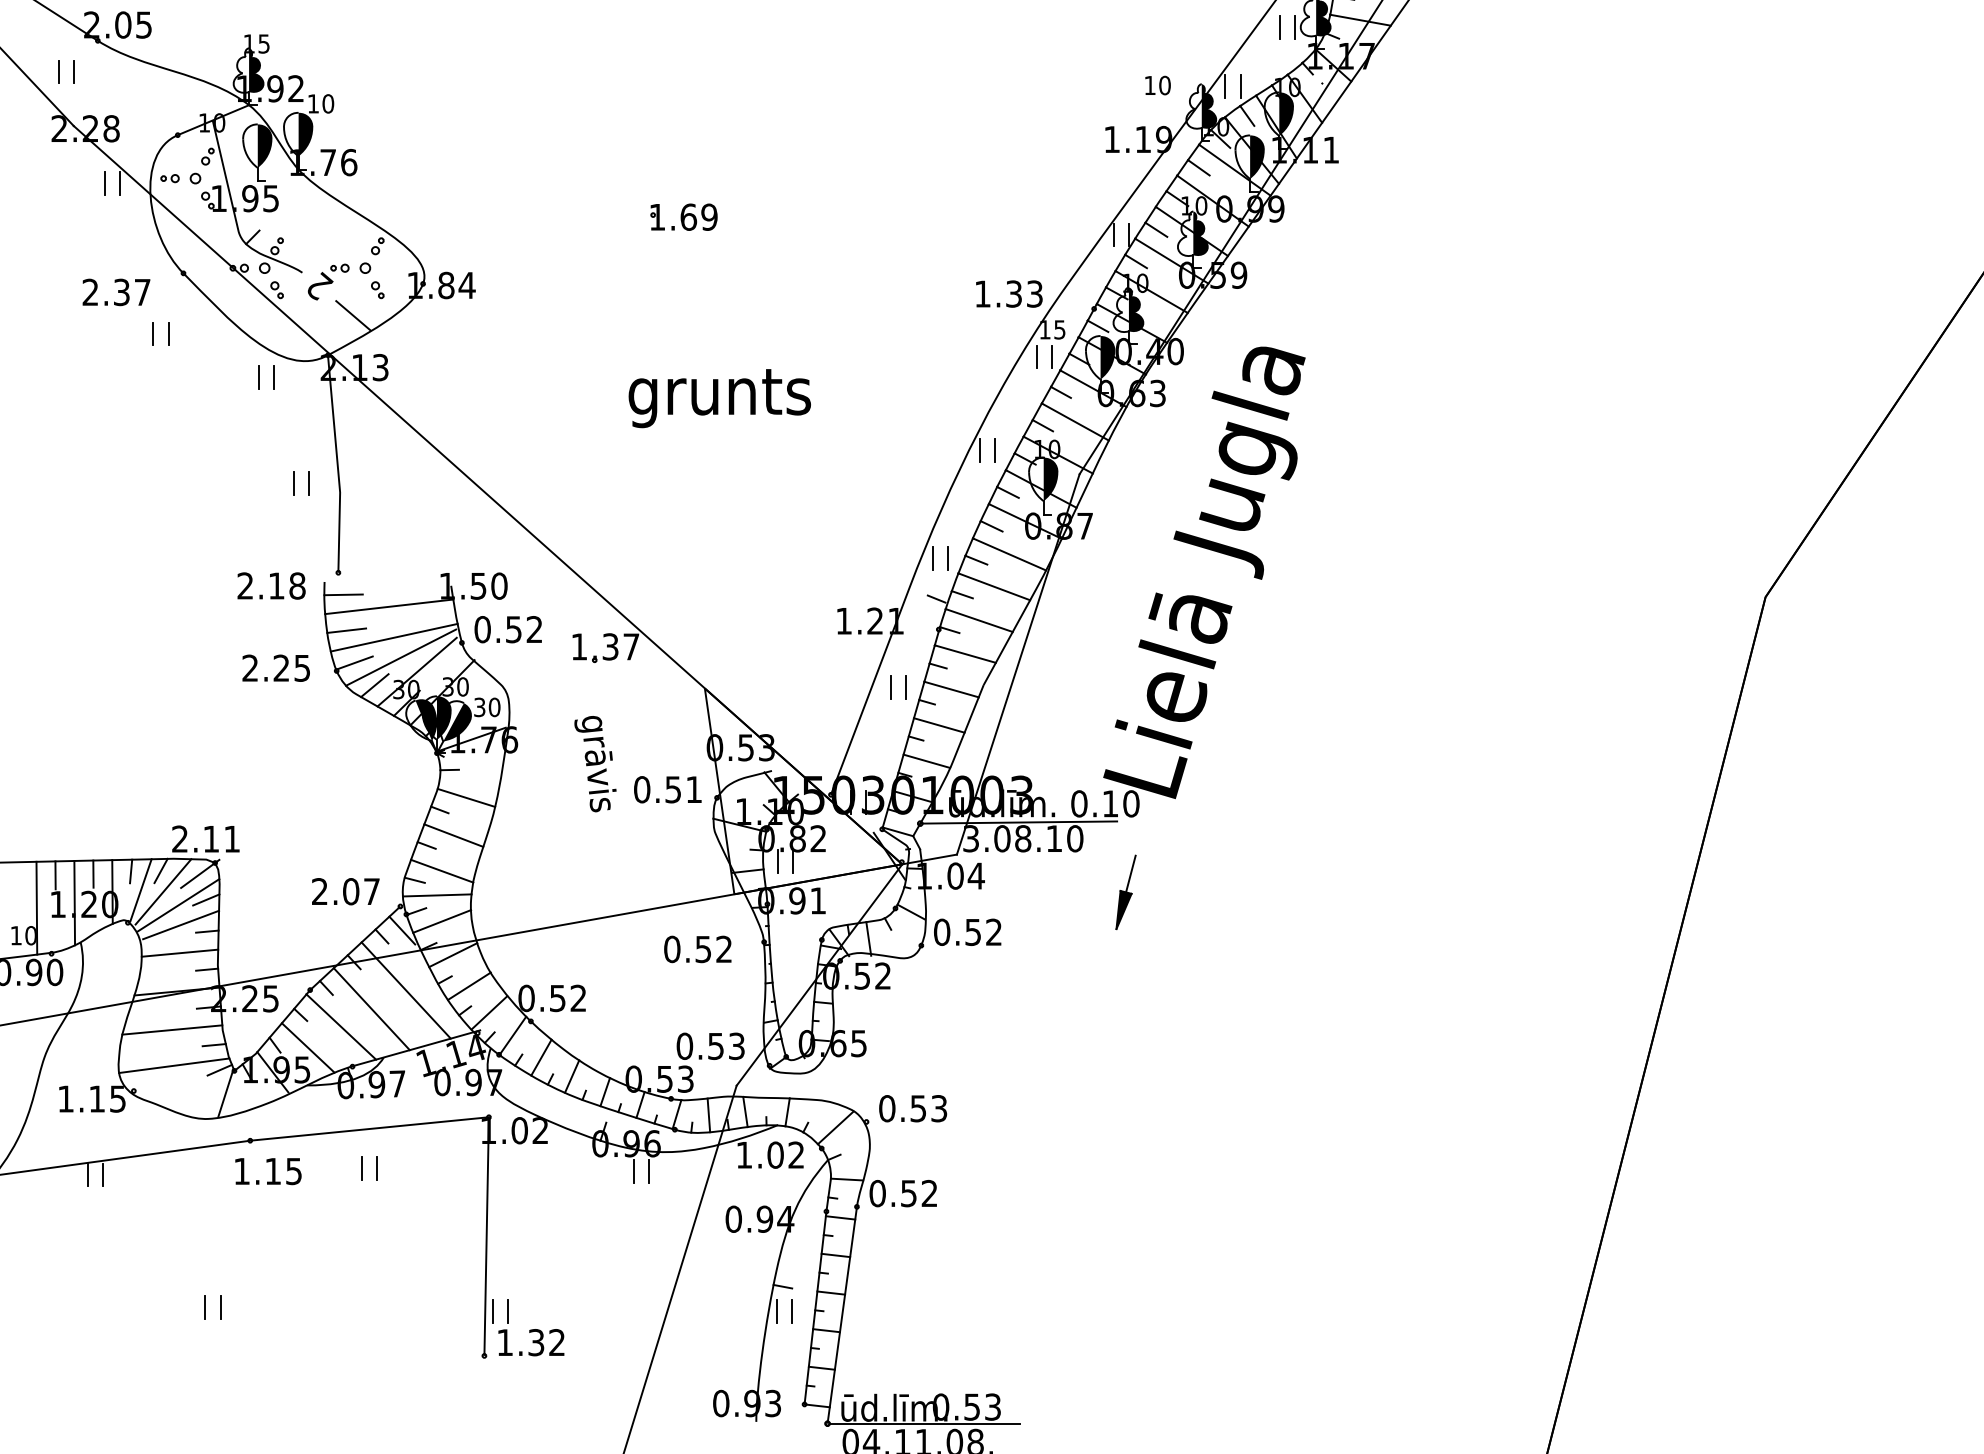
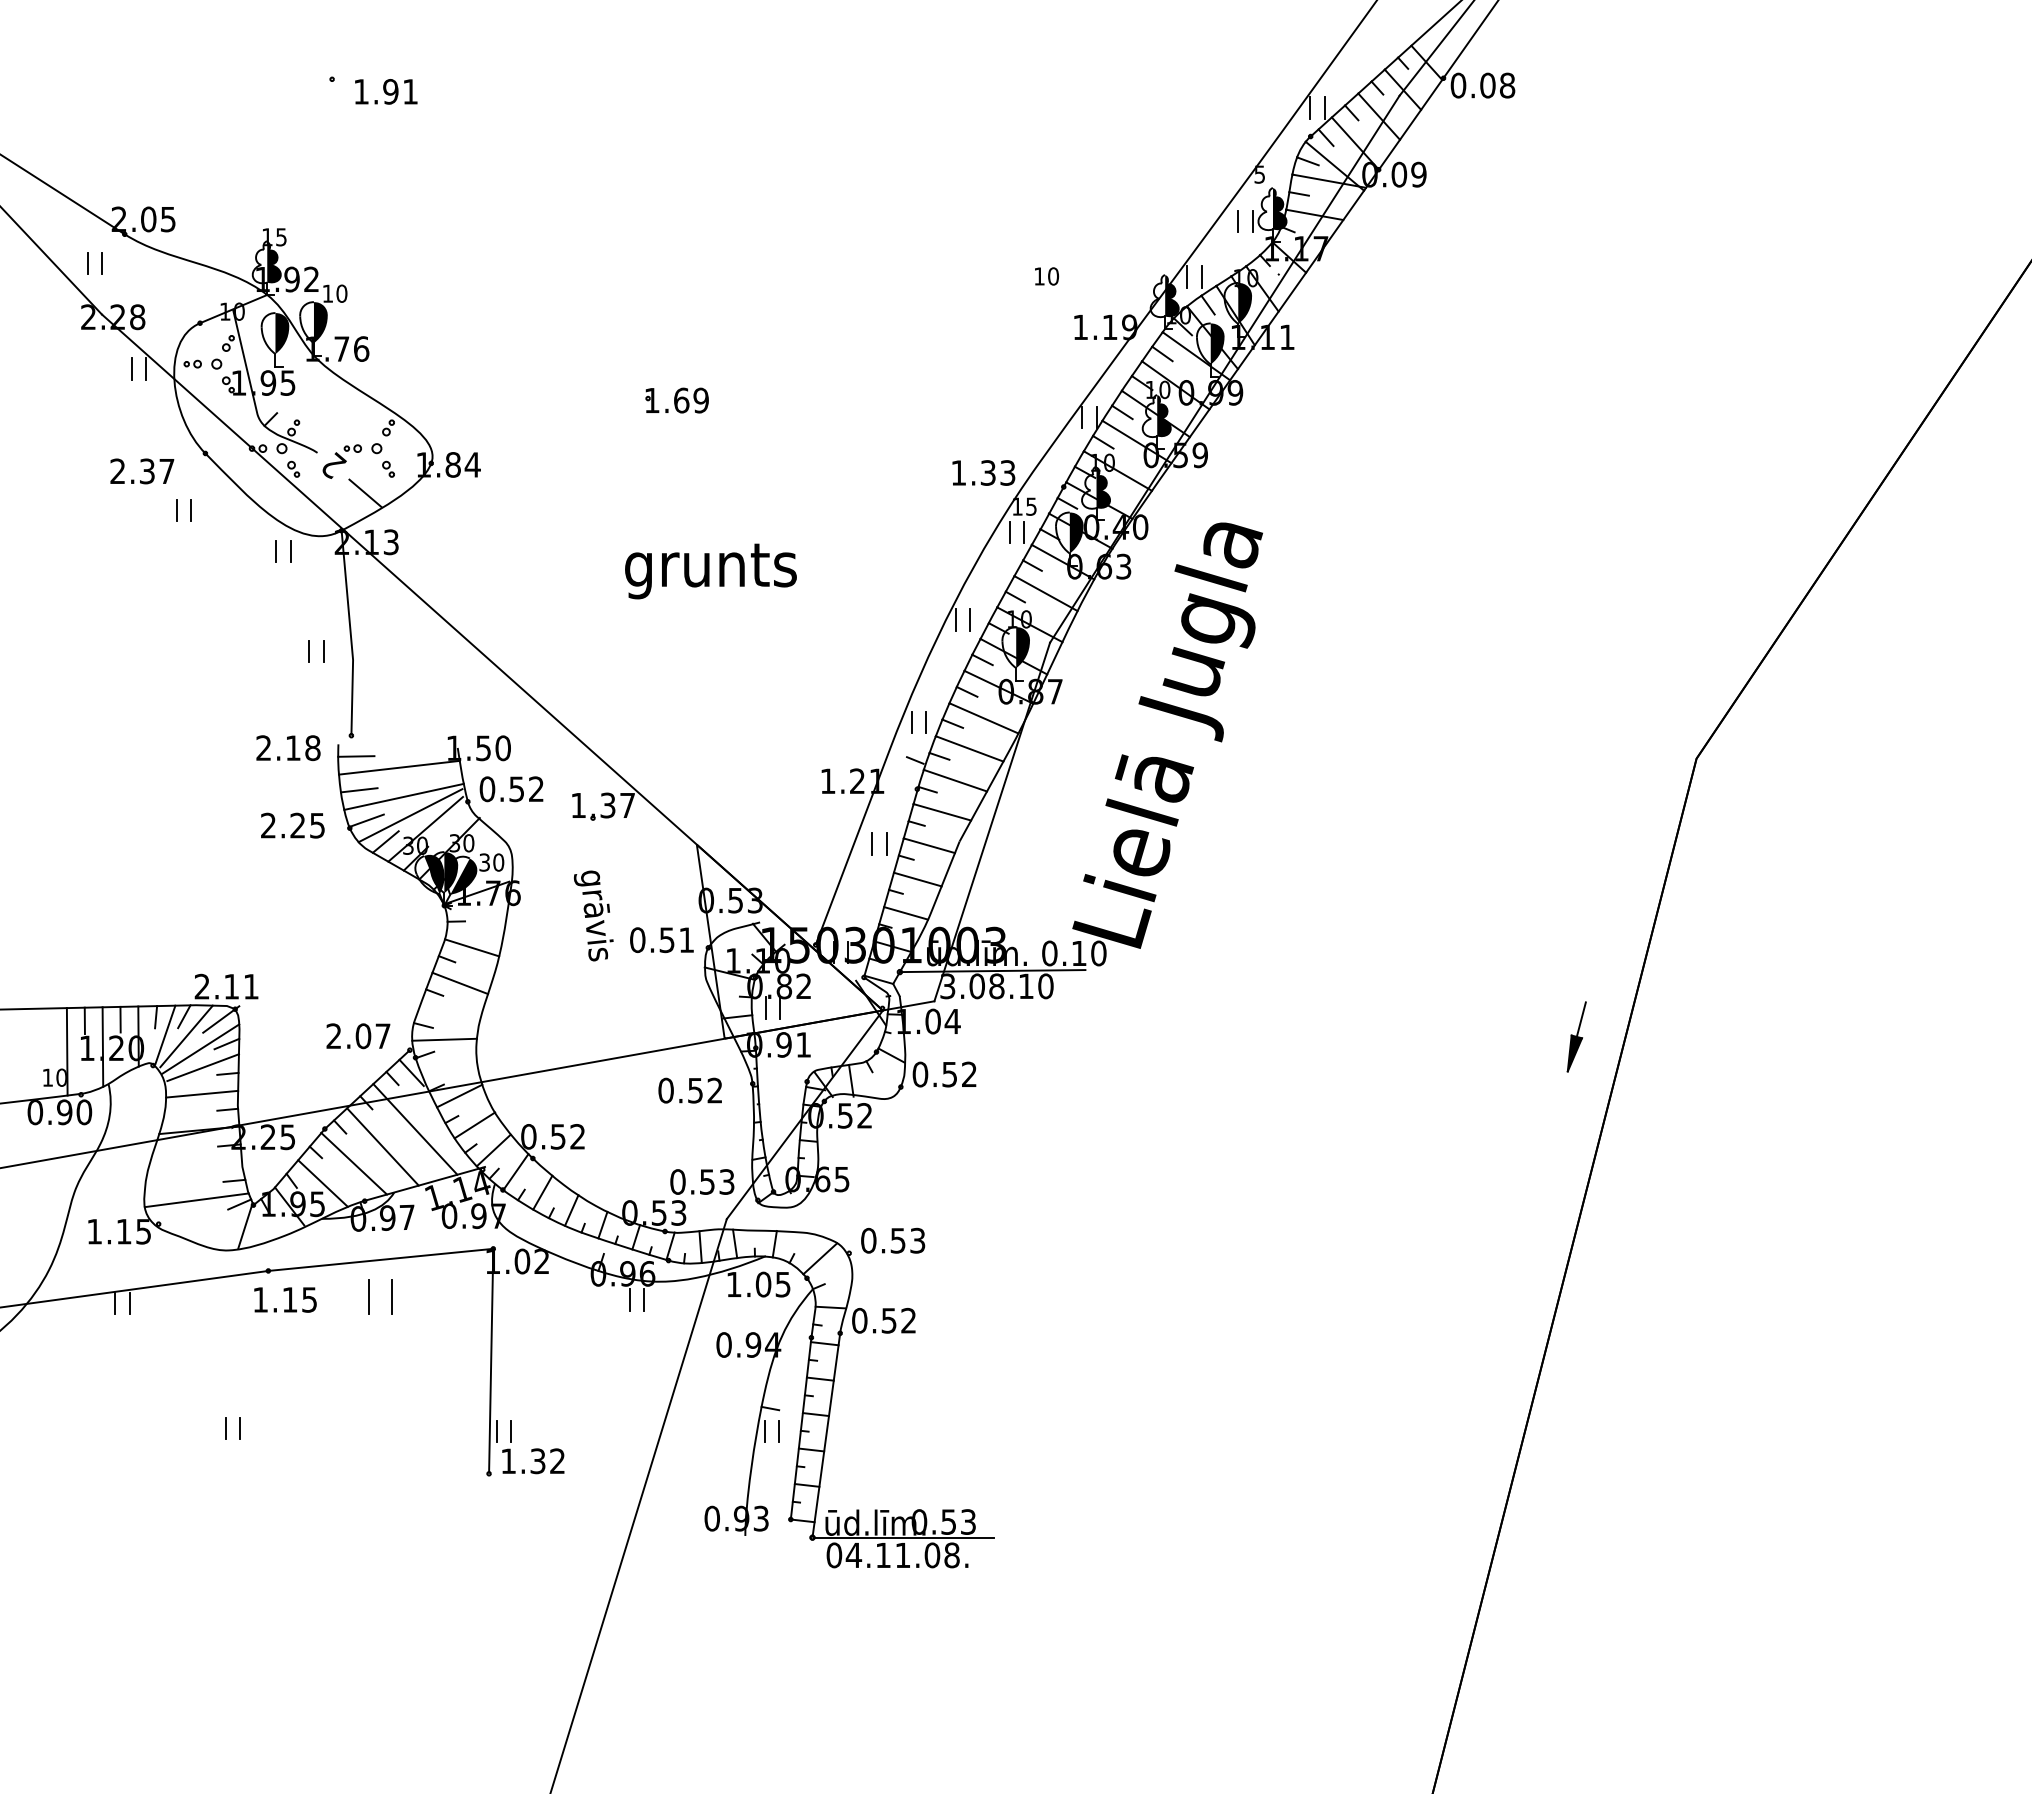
text: (1157, 85) -> (1046, 276), moved
line: (441, 870) -> (448, 1016), removed
part: (1125, 891) -> (1576, 1036), moved
line: (441, 921) -> (448, 1064), removed
line: (171, 1029) -> (194, 1166), removed
text: (795, 1155) -> (782, 1284), 1.02 -> 1.05
part: (369, 1167) -> (380, 1296), size x1.6

